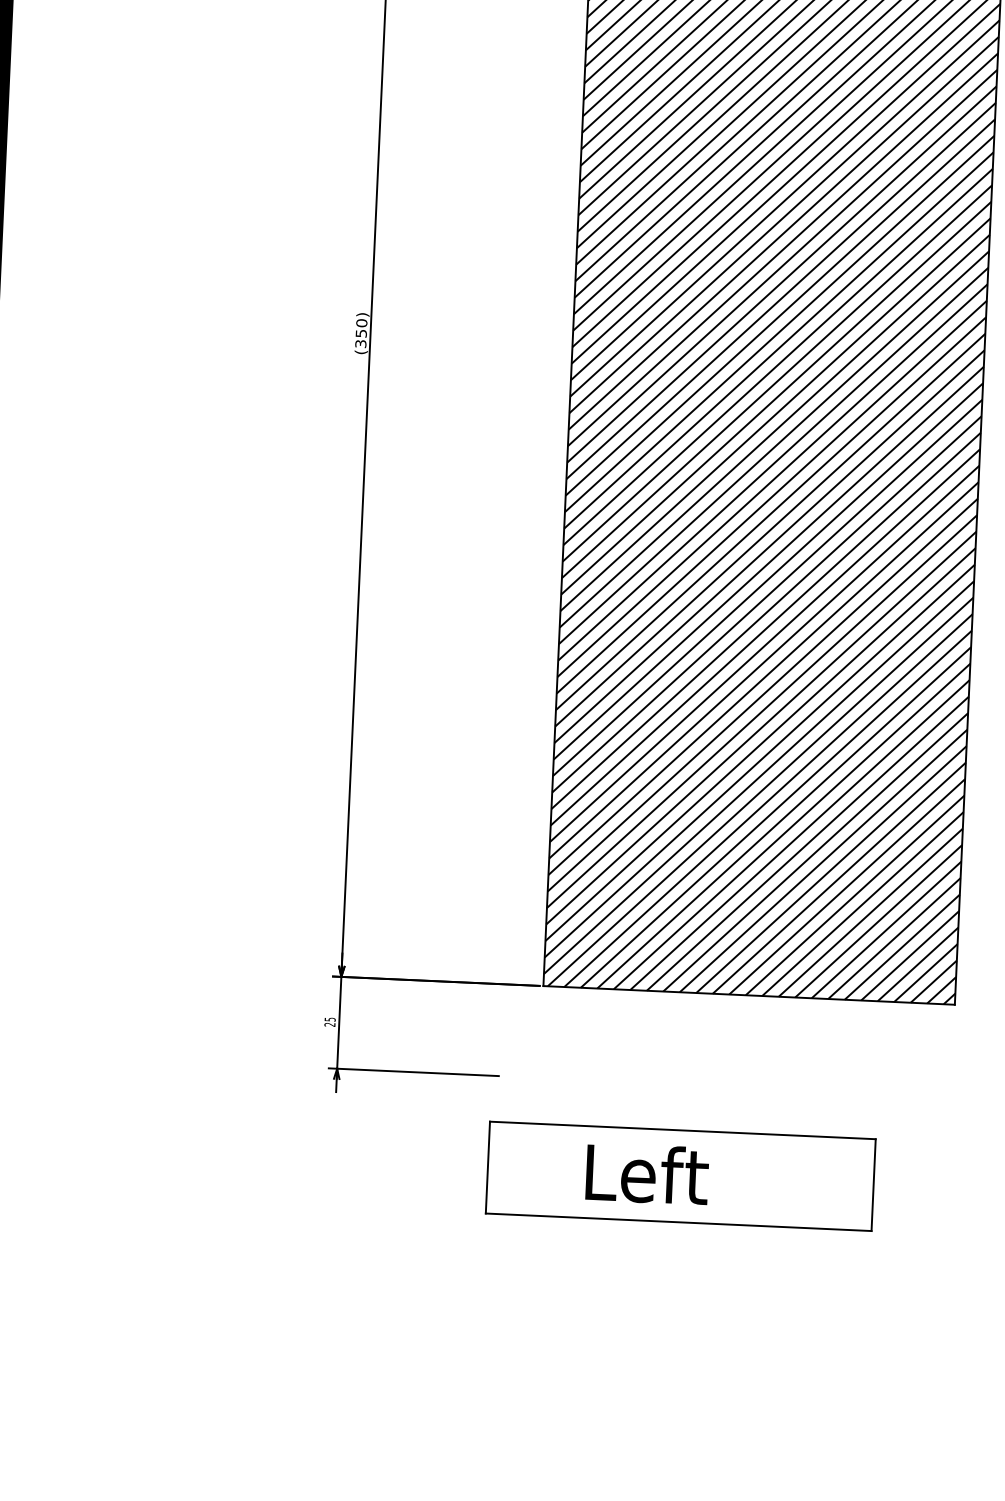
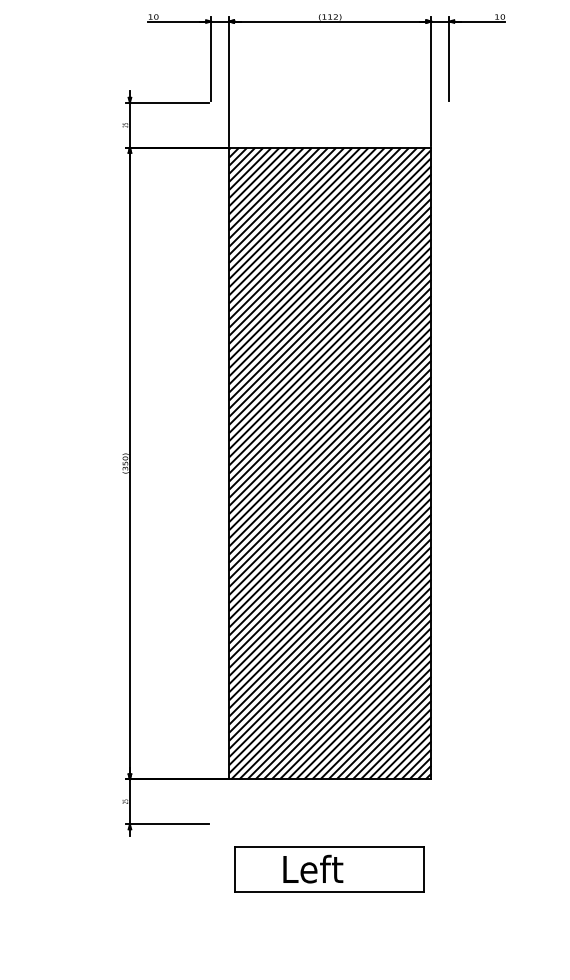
part: (680, 1176) -> (329, 869), moved

